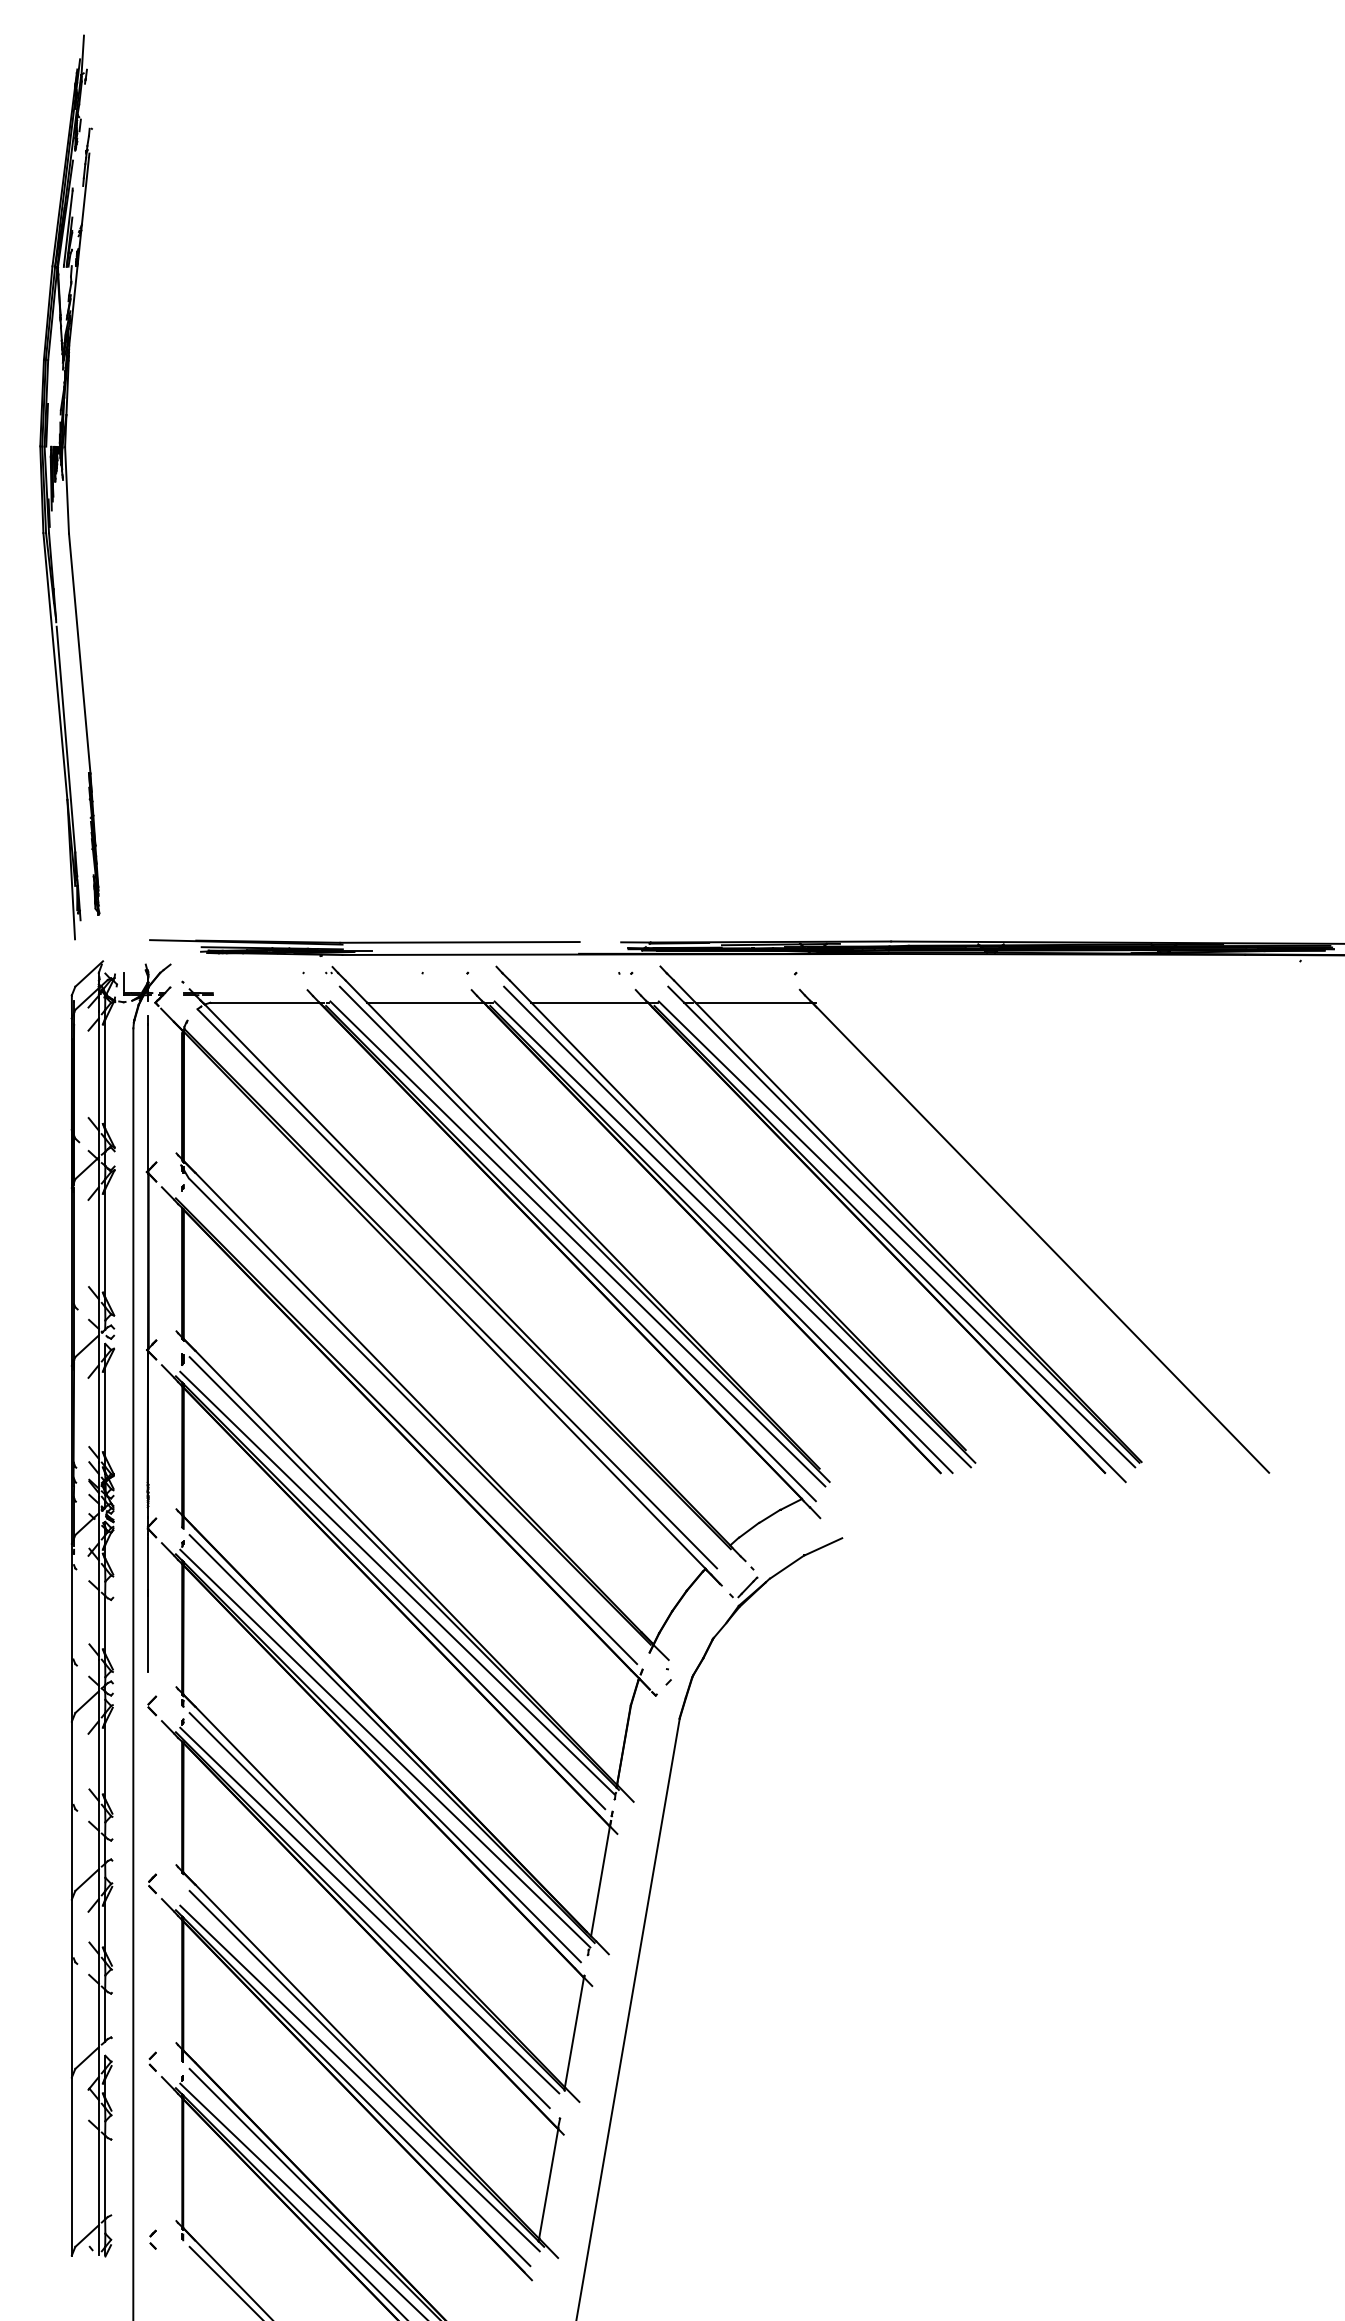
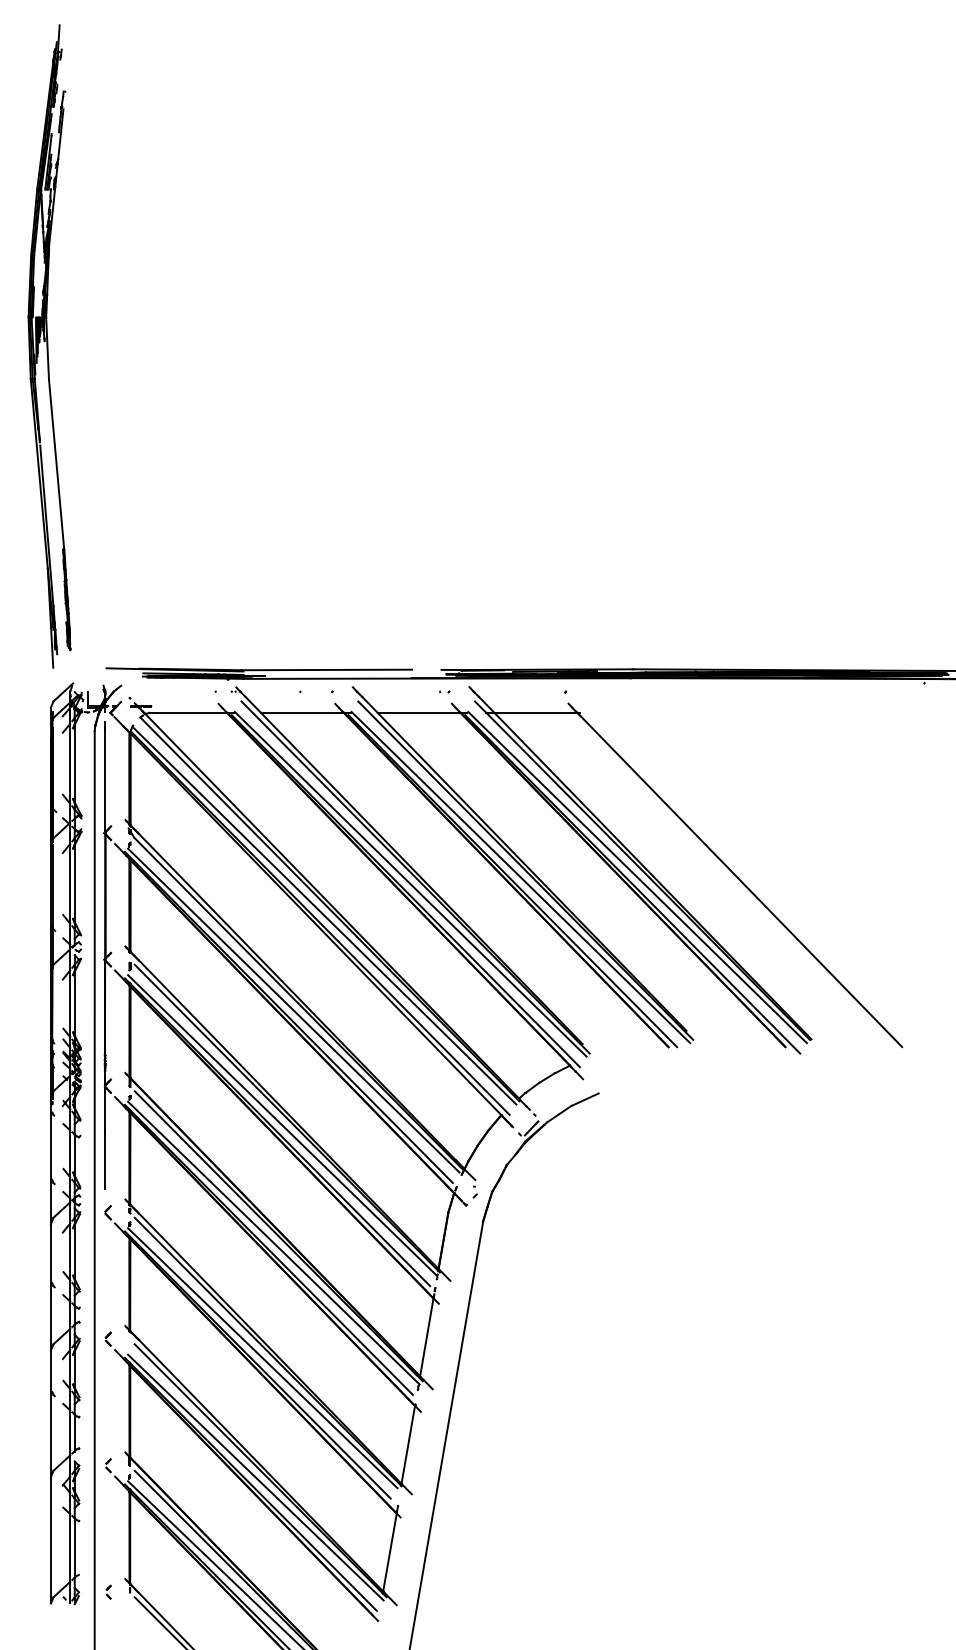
line: (457, 1288) -> (325, 915), added
line: (413, 1421) -> (293, 1010), added

